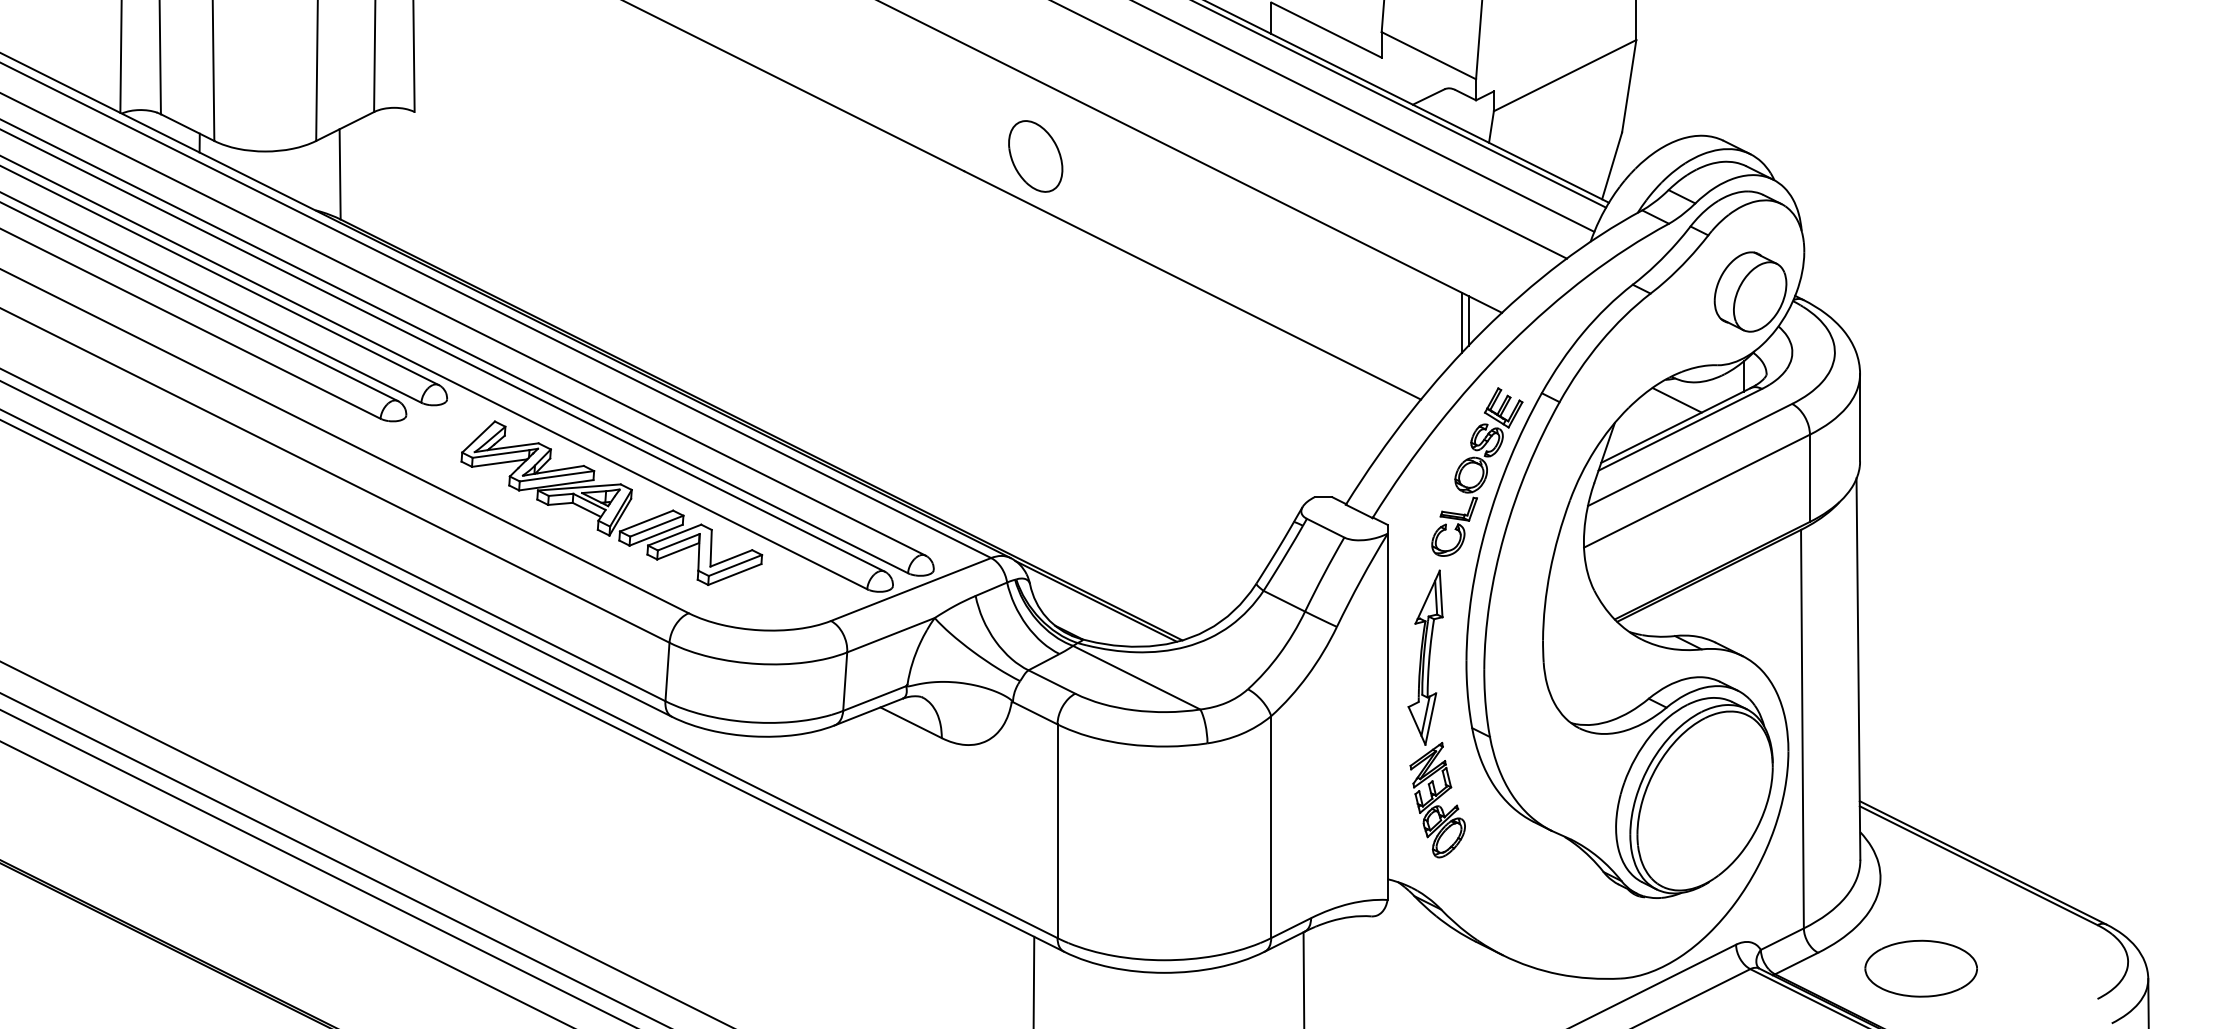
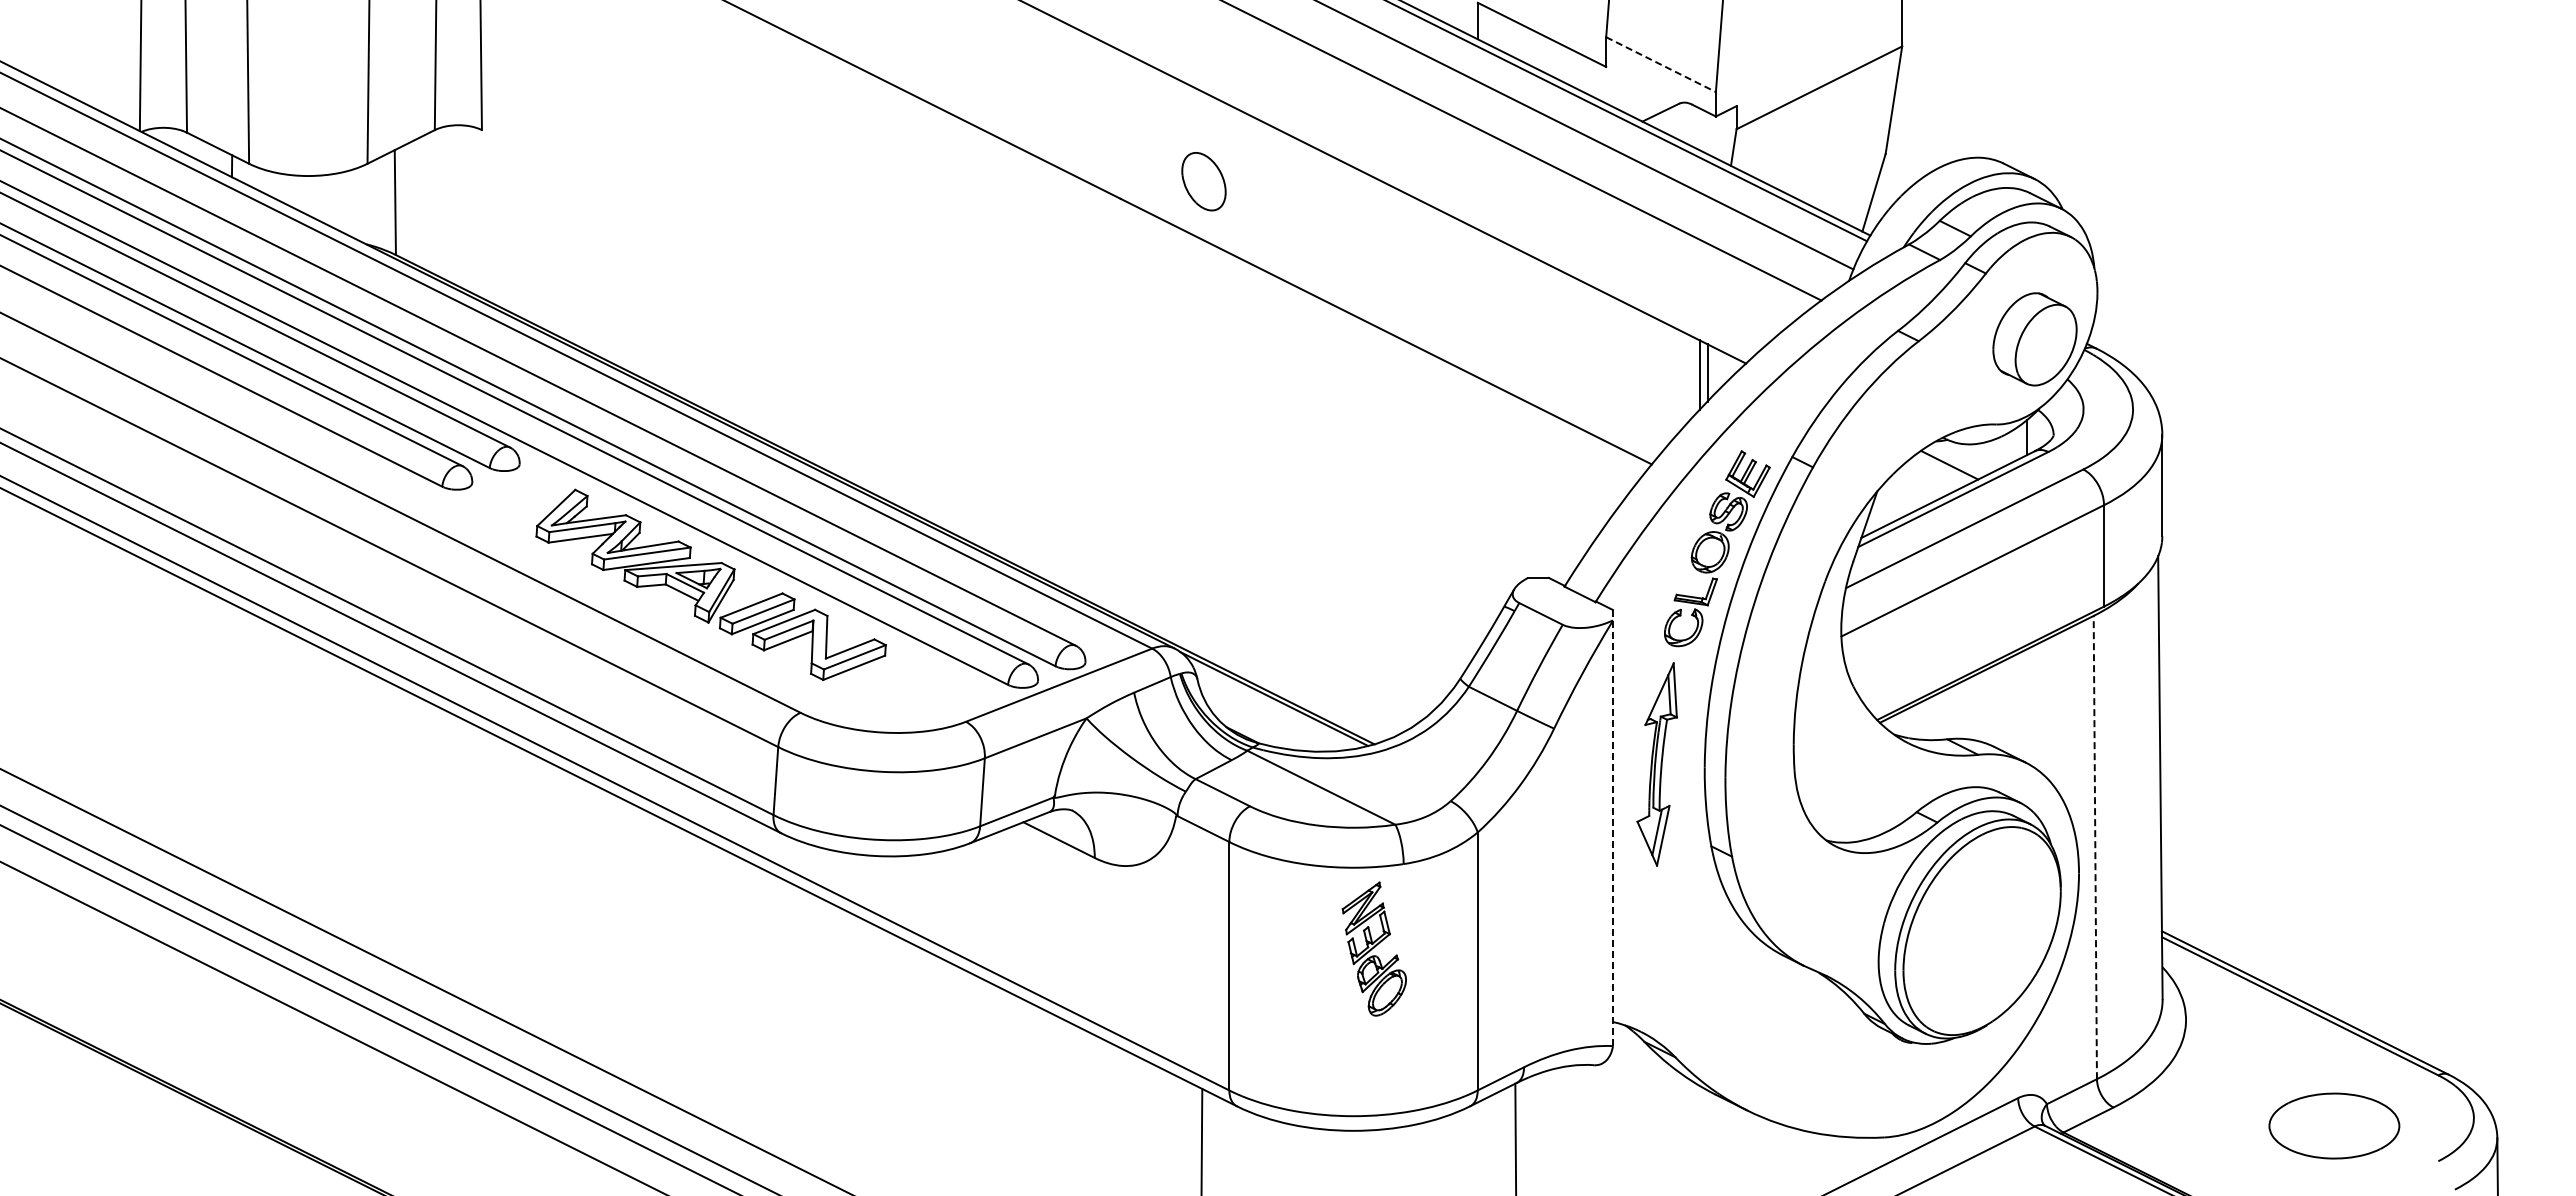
line: (1429, 55) -> (1661, 64), solid -> dashed
part: (1035, 156) -> (1203, 181), size x0.7
line: (1387, 711) -> (1613, 827), solid -> dashed
line: (1802, 729) -> (2095, 847), solid -> dashed
part: (1437, 799) -> (1373, 948), moved
part: (1921, 968) -> (2334, 1125), moved

